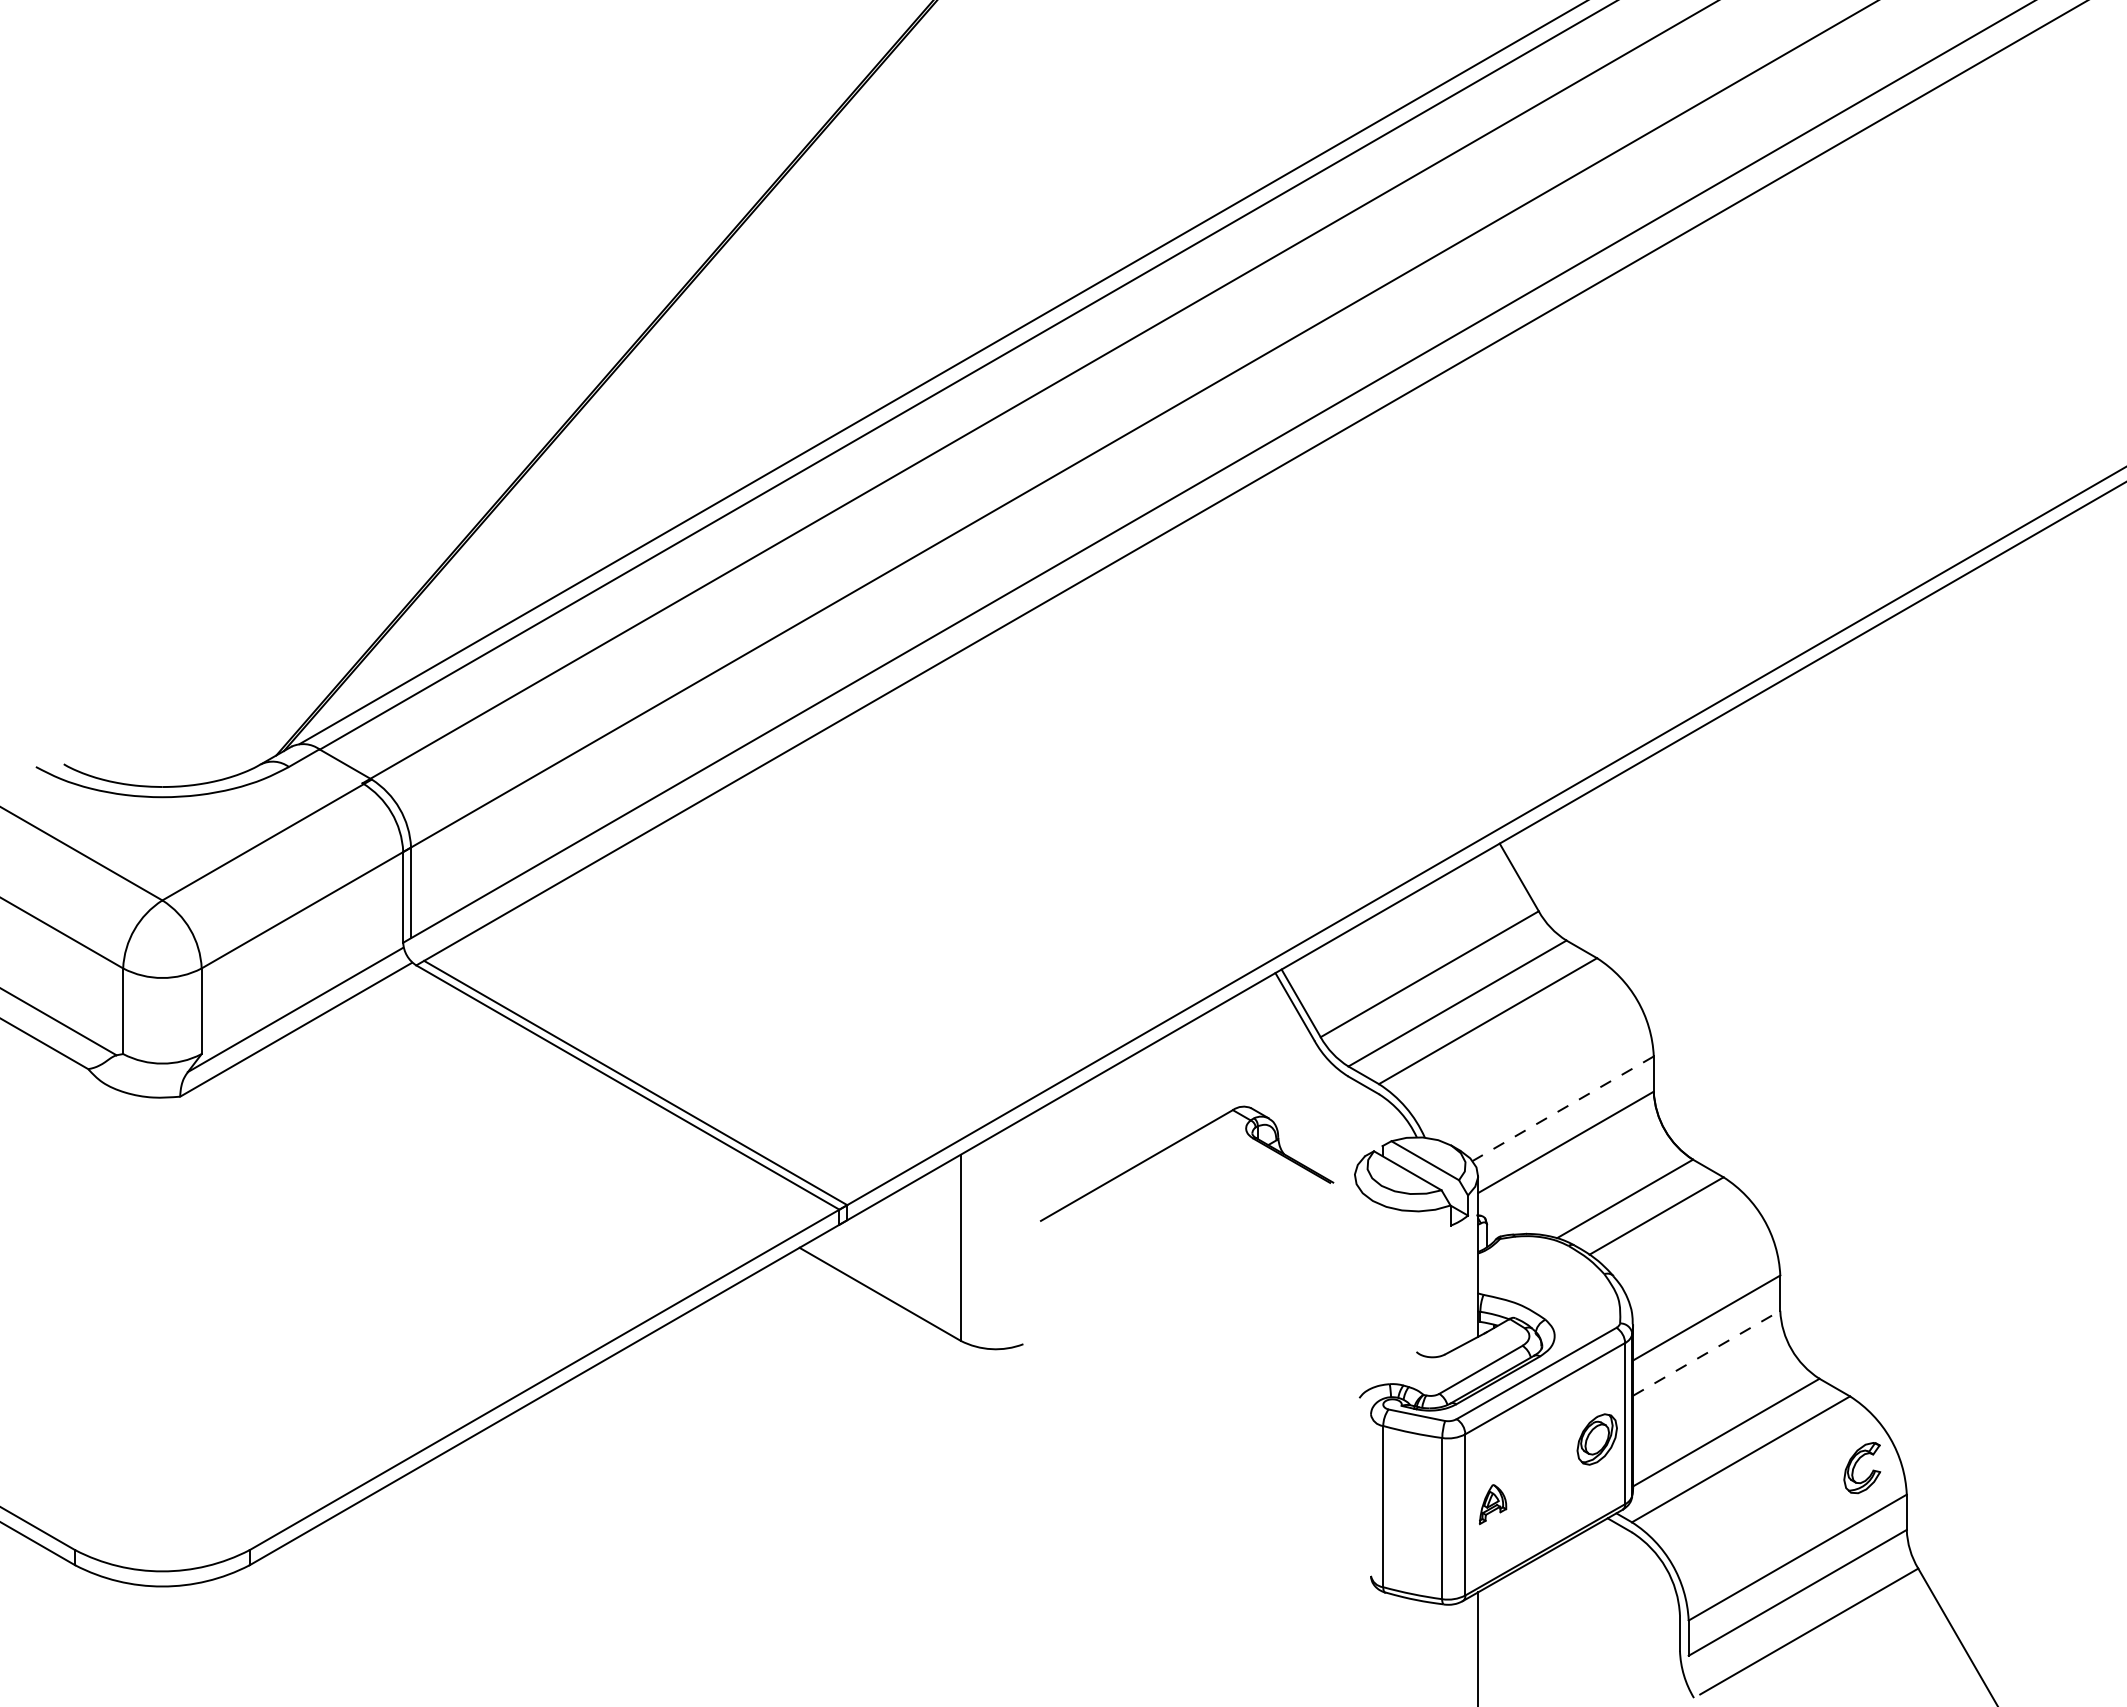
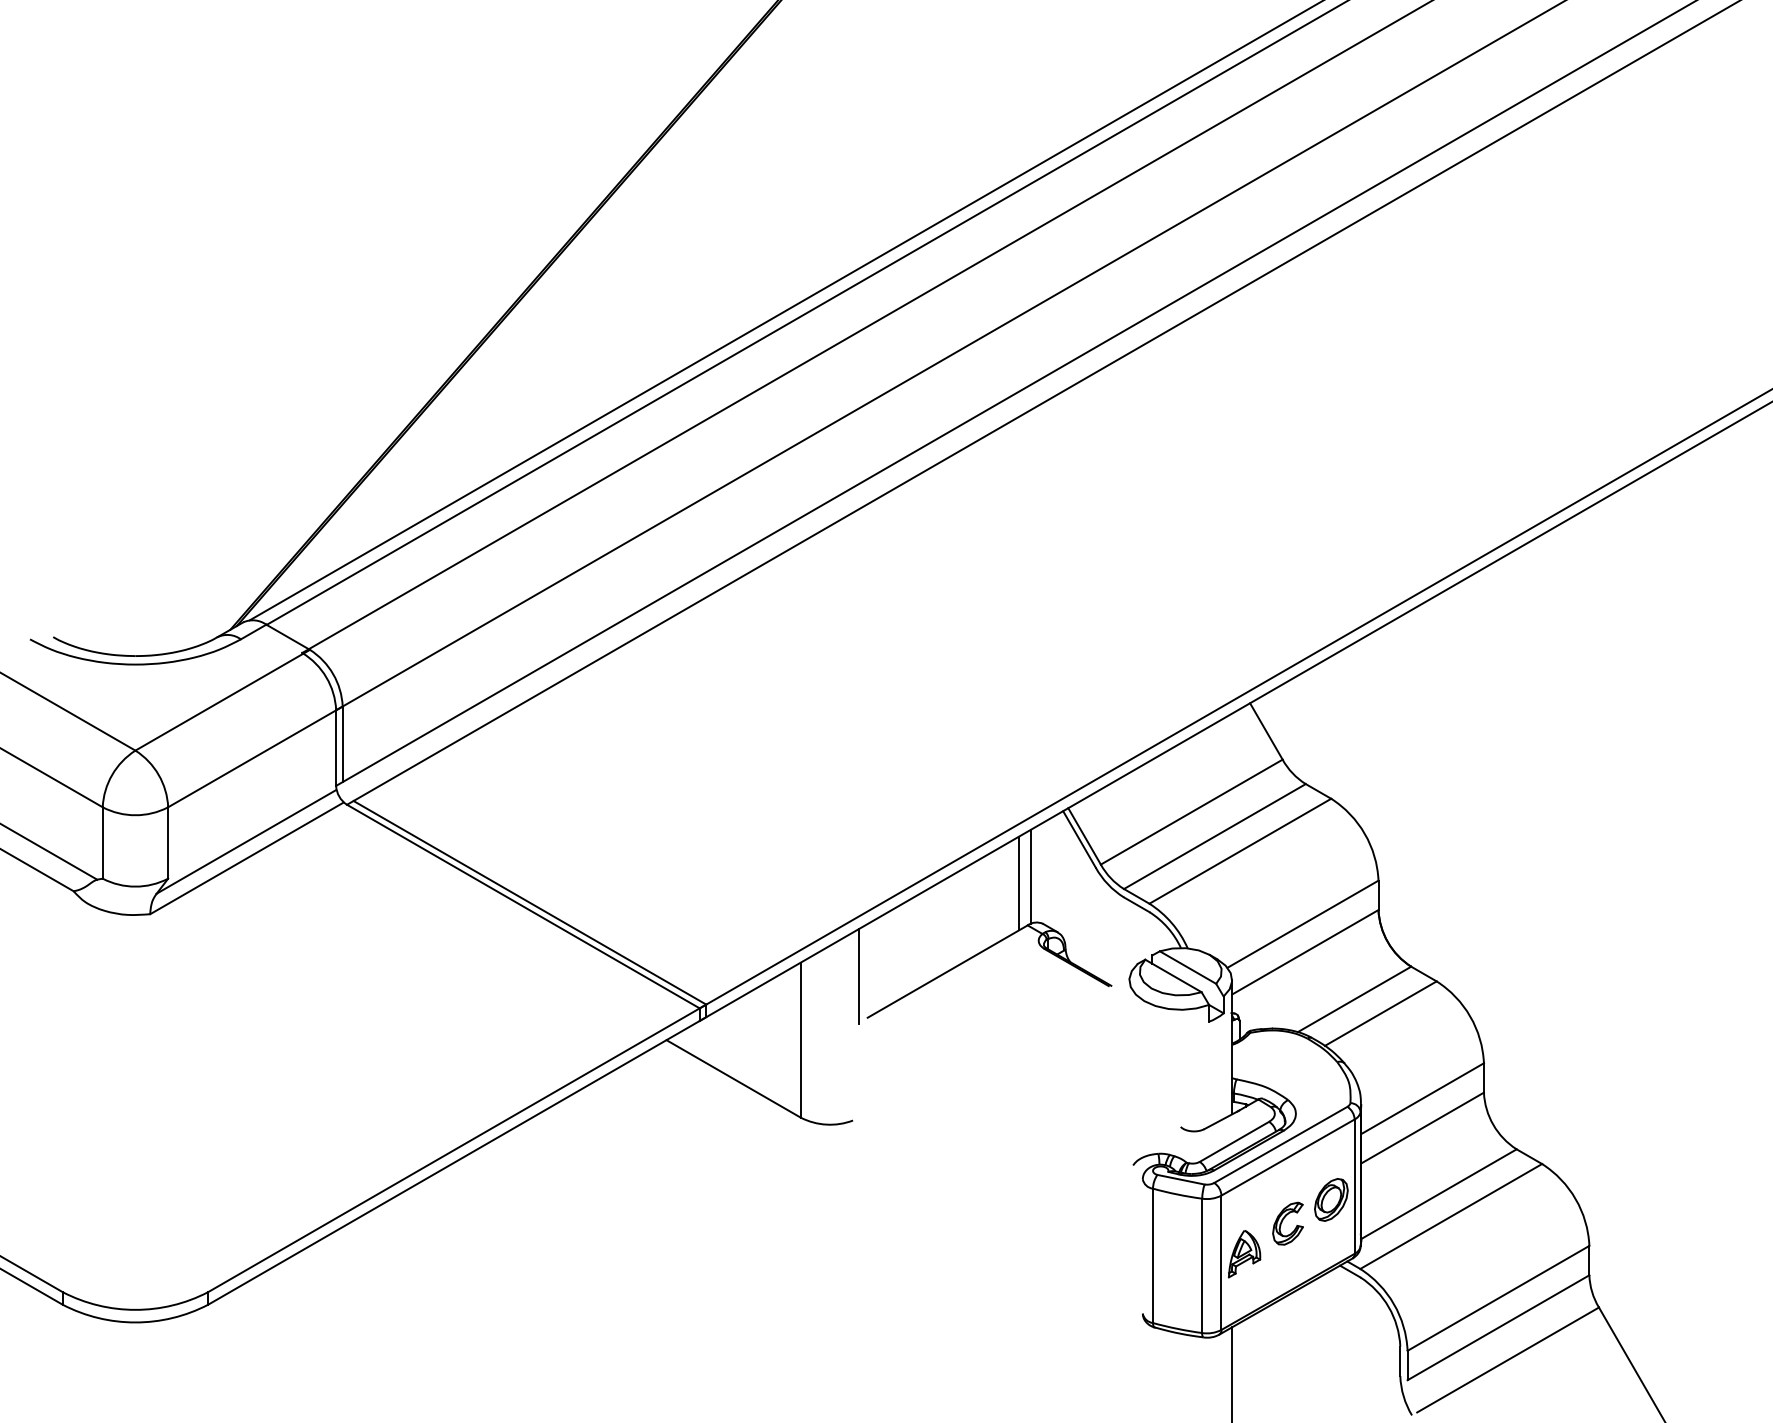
line: (1236, 1051) -> (1030, 876), added
line: (1222, 1059) -> (1019, 883), added
line: (1563, 1108) -> (1303, 924), dashed -> solid
line: (1030, 1170) -> (858, 975), added
line: (1706, 1353) -> (1422, 1128), dashed -> solid
part: (1856, 1464) -> (1283, 1220), moved
part: (1492, 1504) -> (1244, 1254), size x1.43

